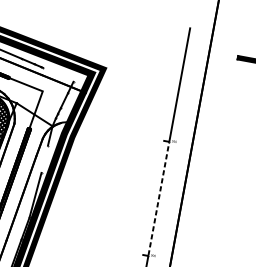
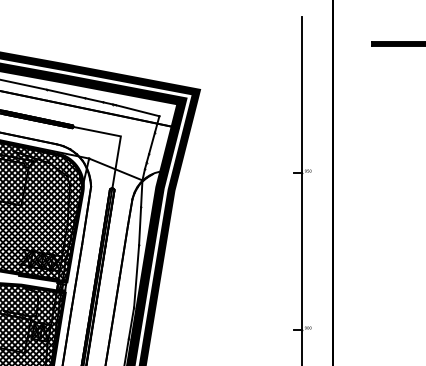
line: (58, 74) -> (137, 110), added
line: (45, 159) -> (140, 226), added
line: (158, 199) -> (301, 251), dashed -> solid

